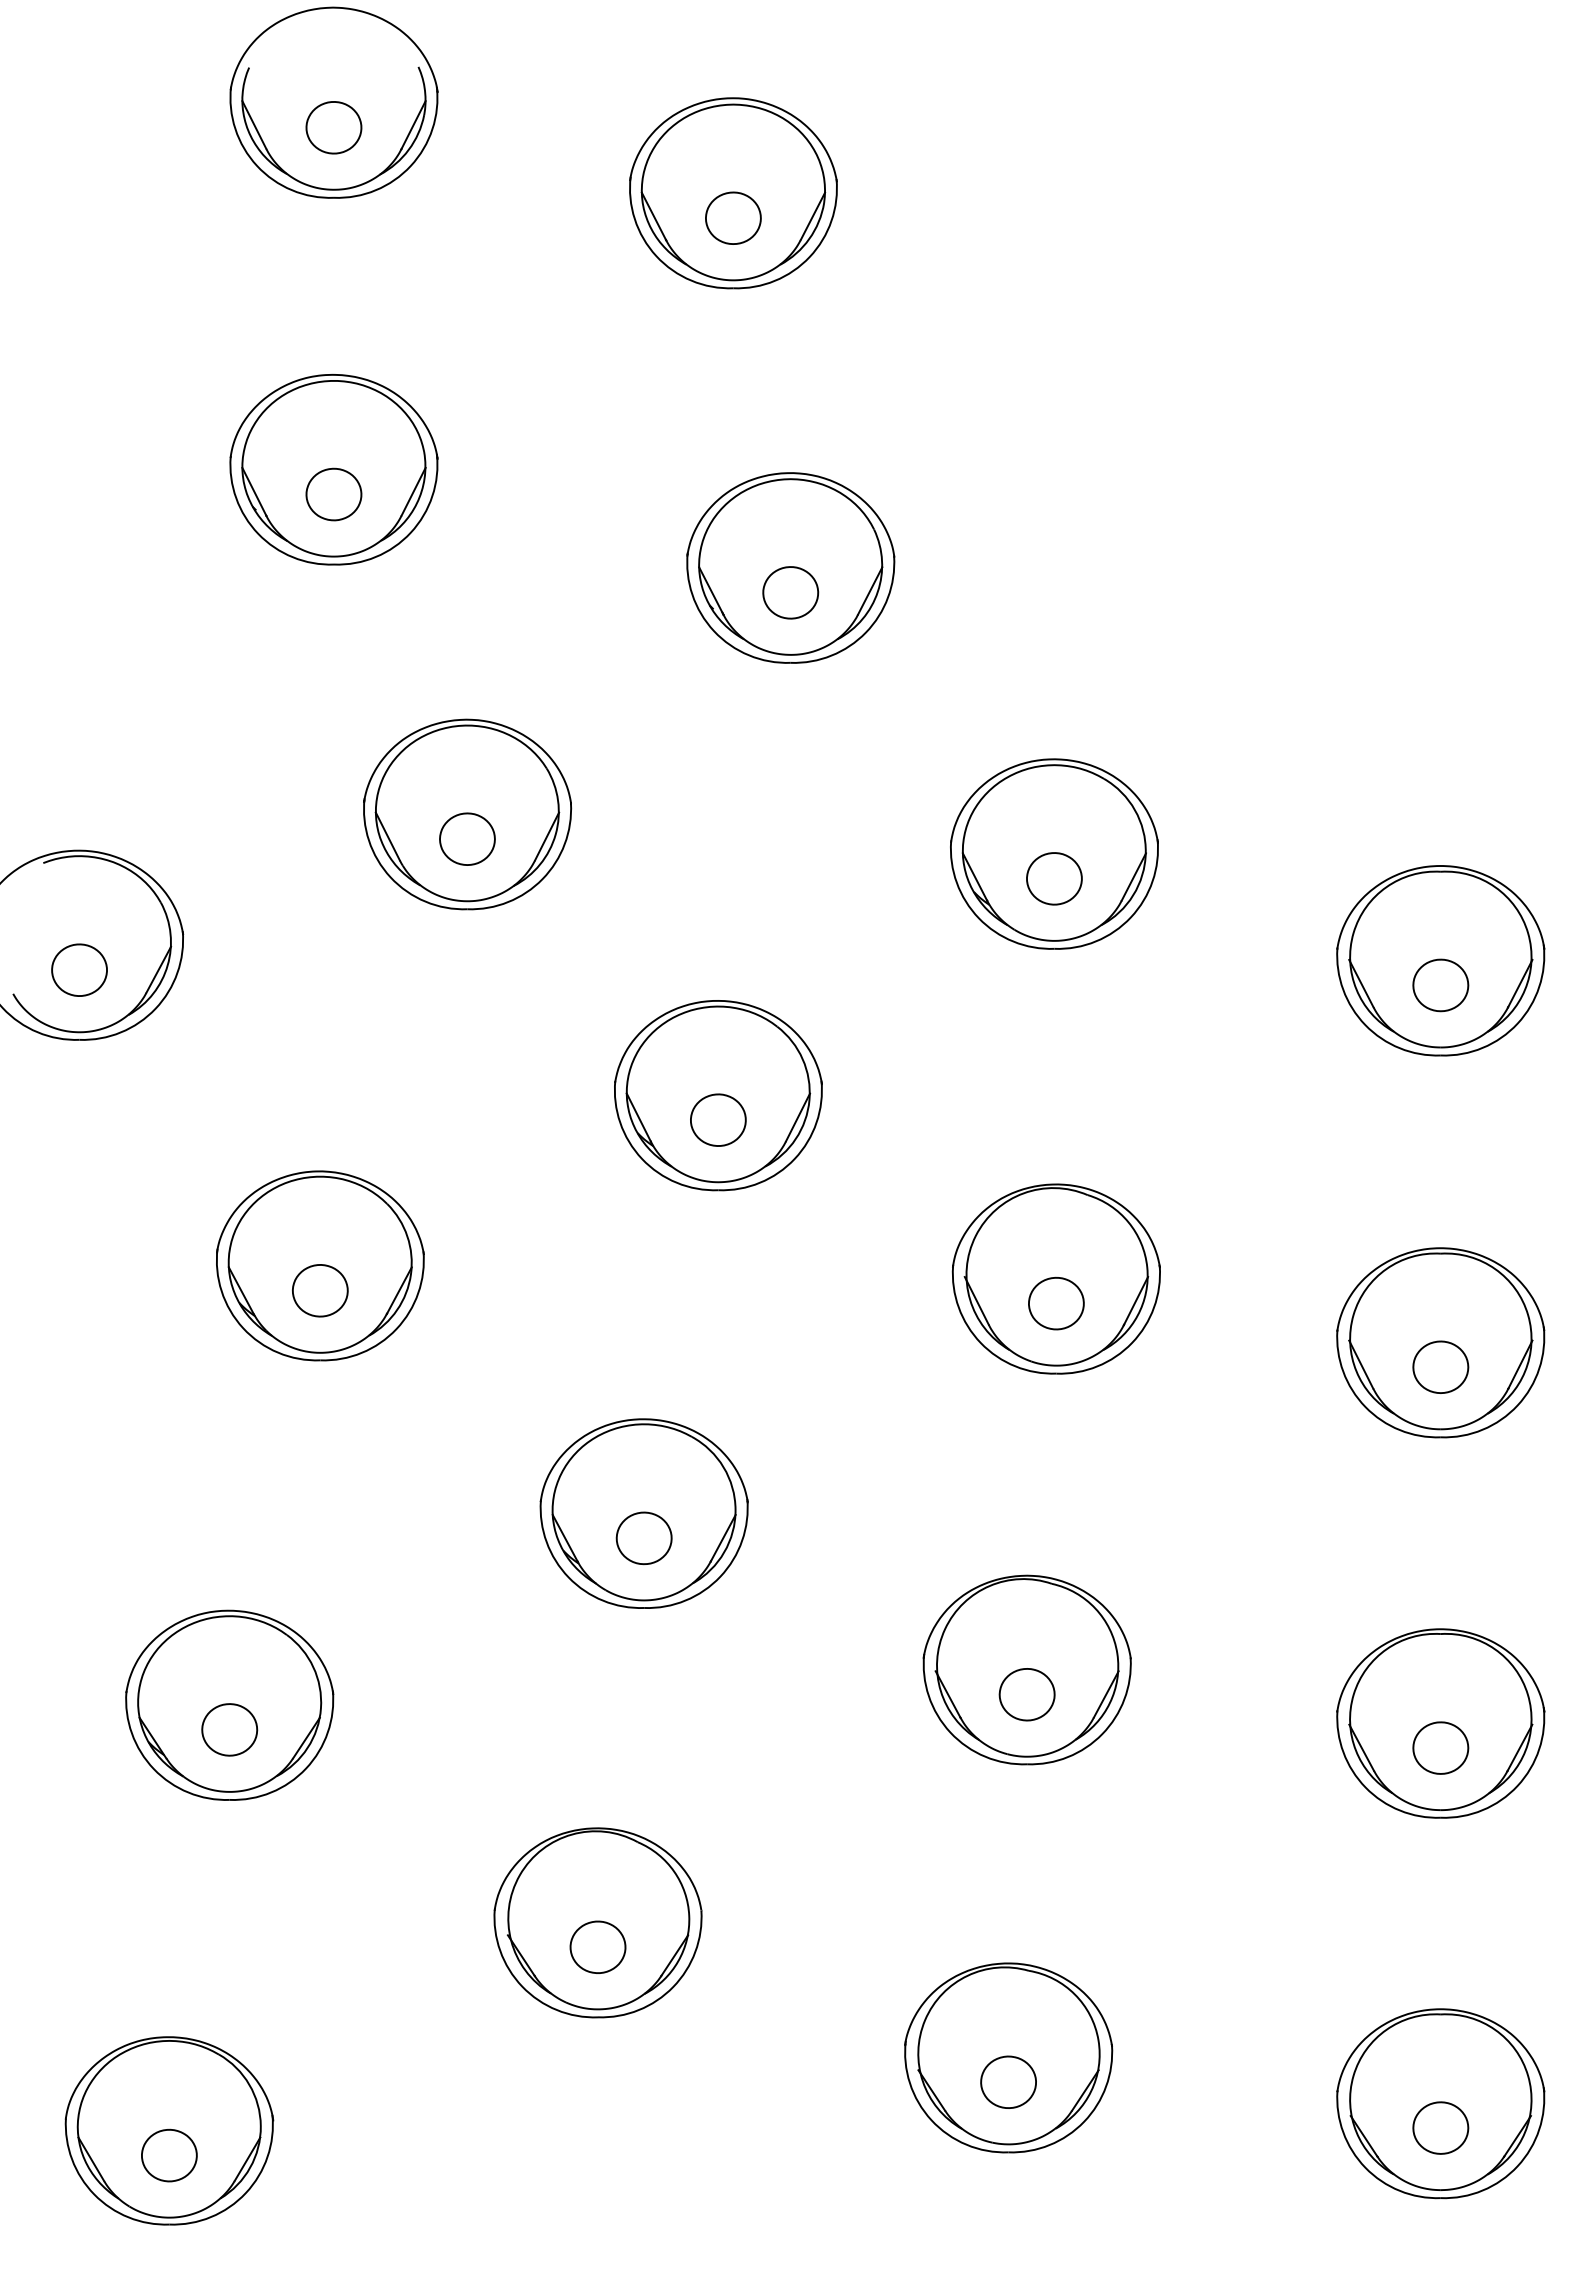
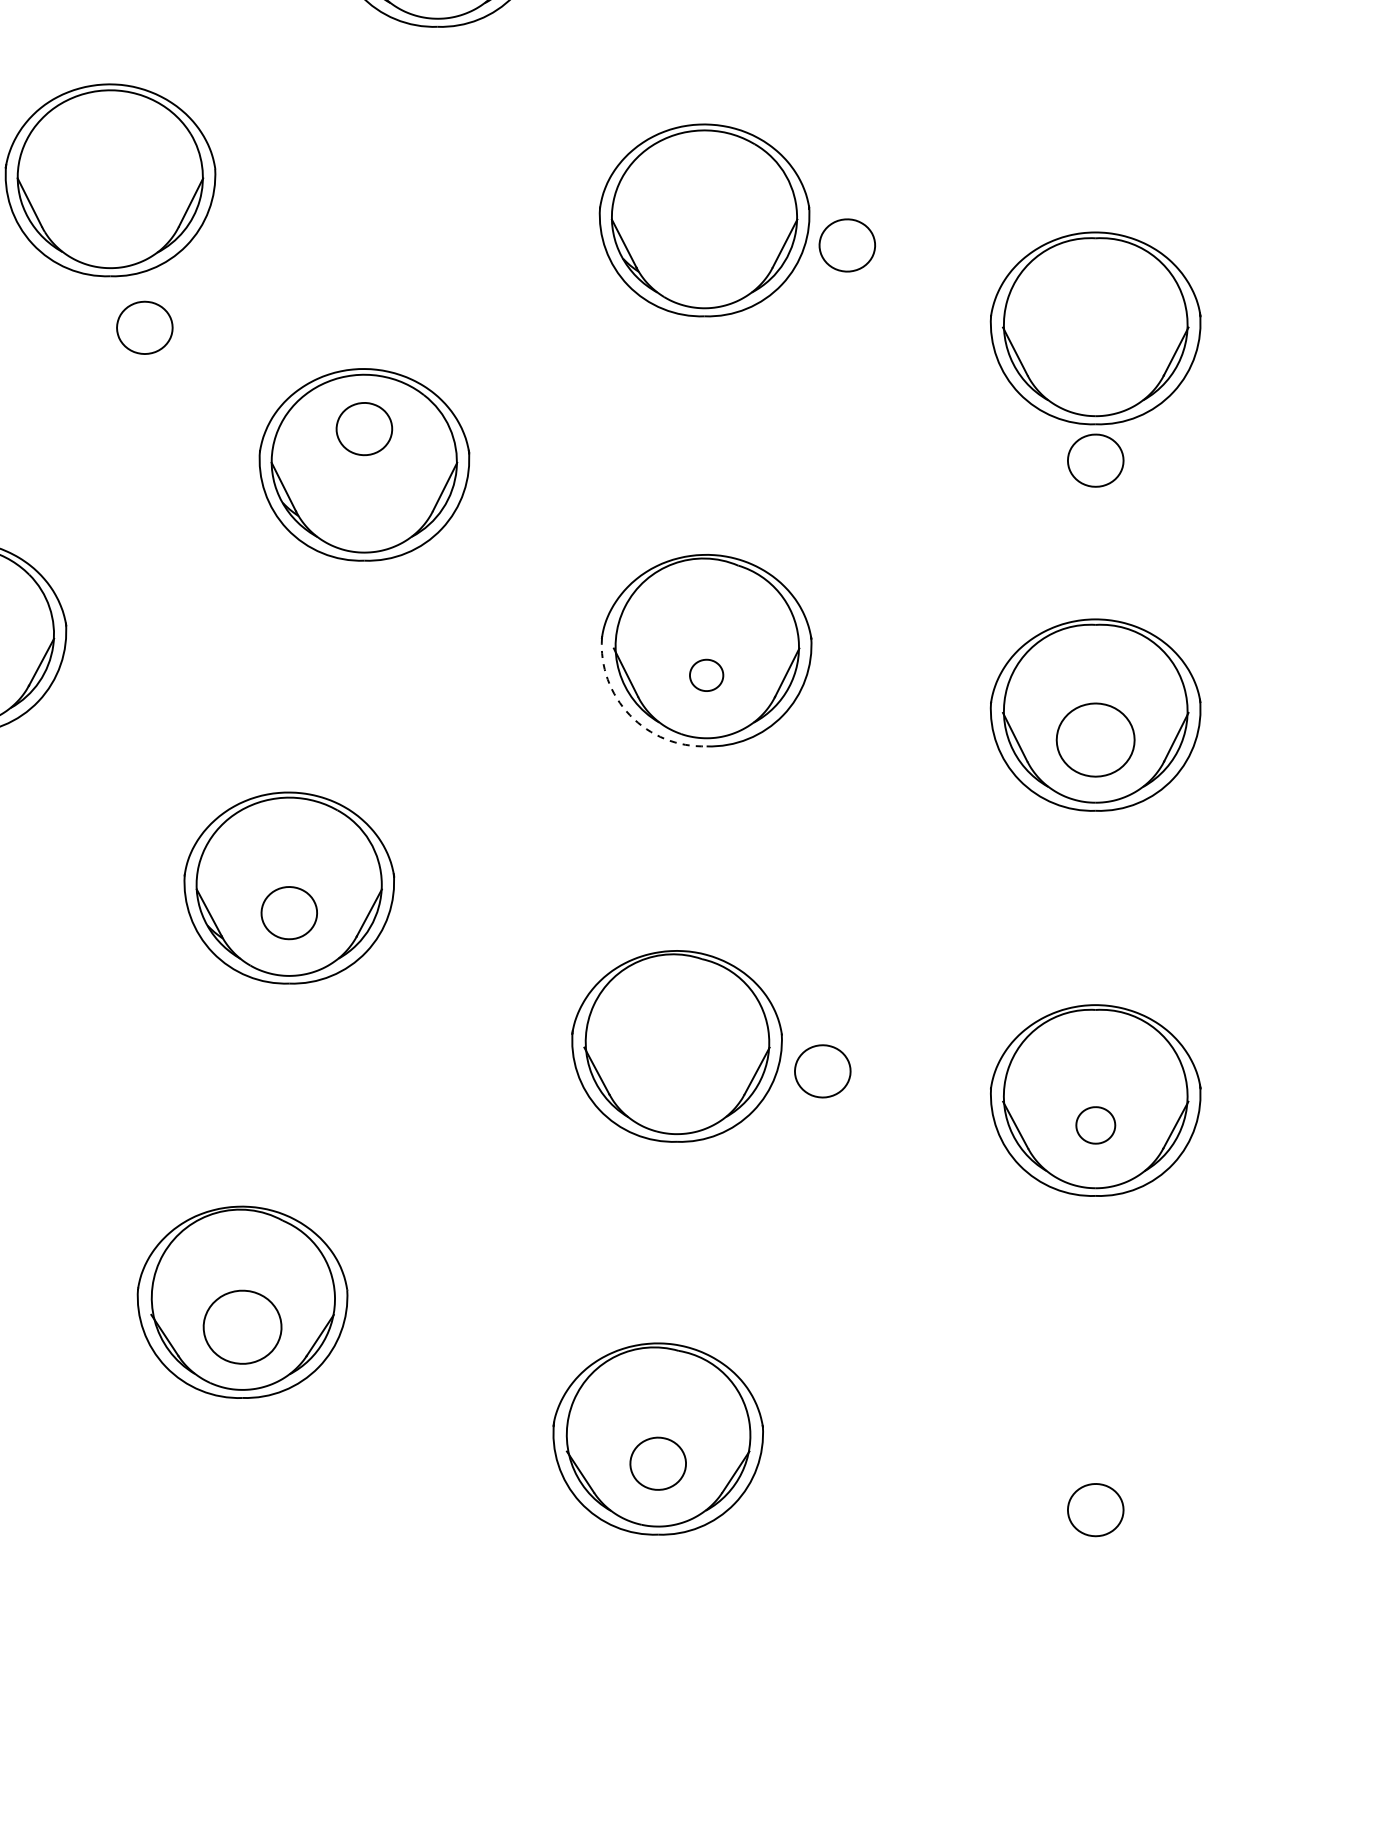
part: (467, 838) -> (144, 327), moved
part: (1054, 878) -> (847, 245), moved
part: (1440, 985) -> (1095, 460), moved
part: (718, 1119) -> (364, 428), moved
part: (1056, 1303) -> (706, 675), size x0.6
arc: (980, 1343) -> (629, 715), solid -> dashed
part: (1440, 1366) -> (1095, 739), size x1.4
part: (1026, 1694) -> (822, 1071), moved
part: (1440, 1747) -> (1095, 1124), size x0.7
part: (597, 1946) -> (242, 1326), size x1.4
part: (1440, 2103) -> (1095, 1485), removed

